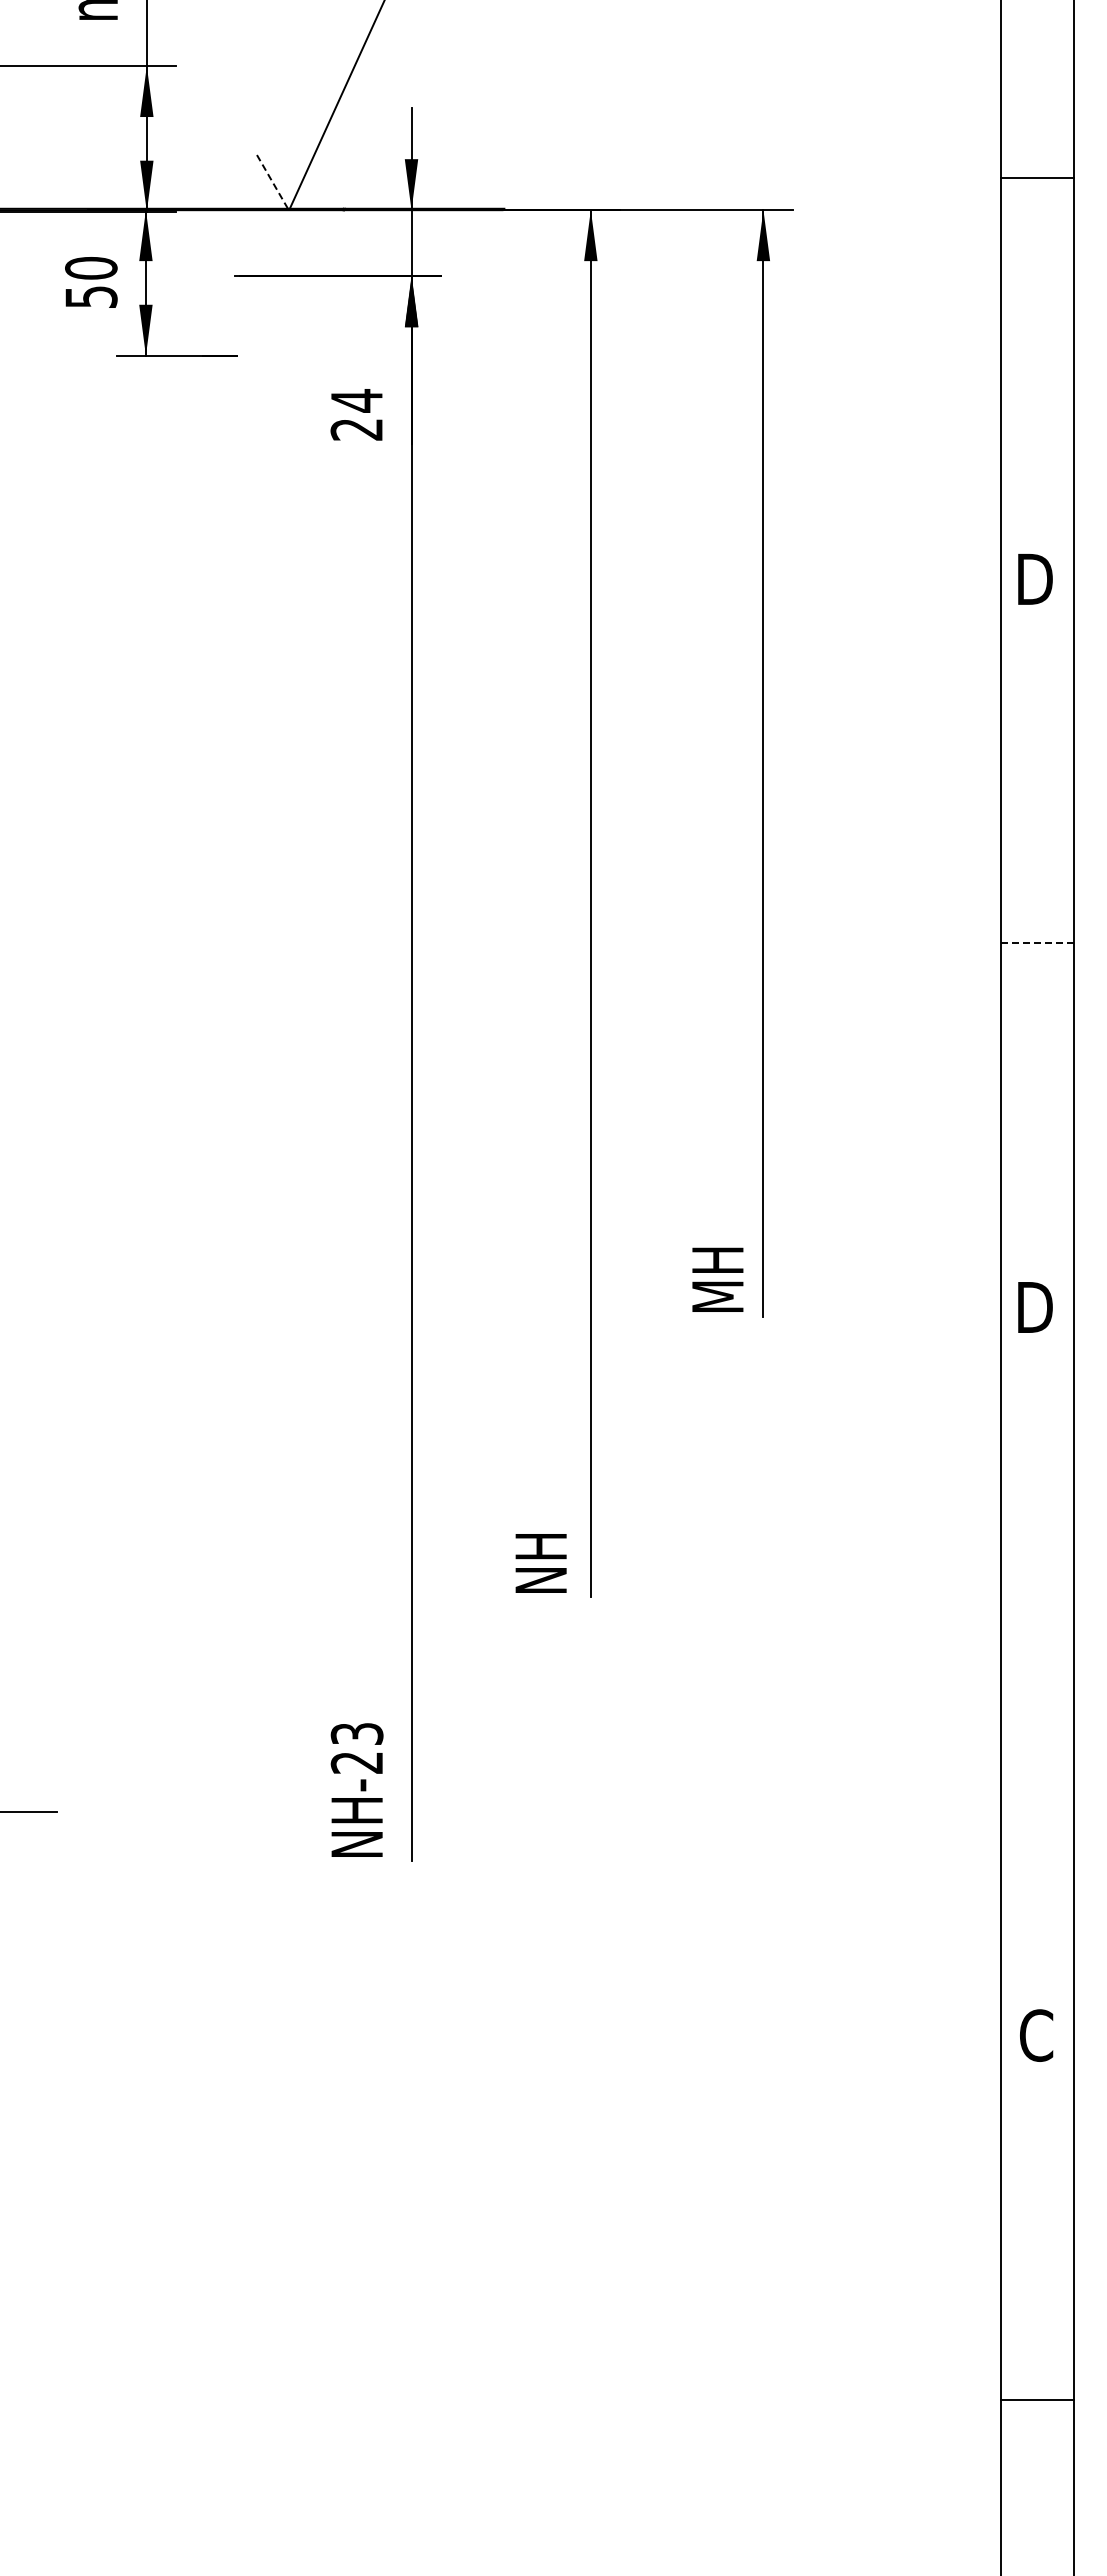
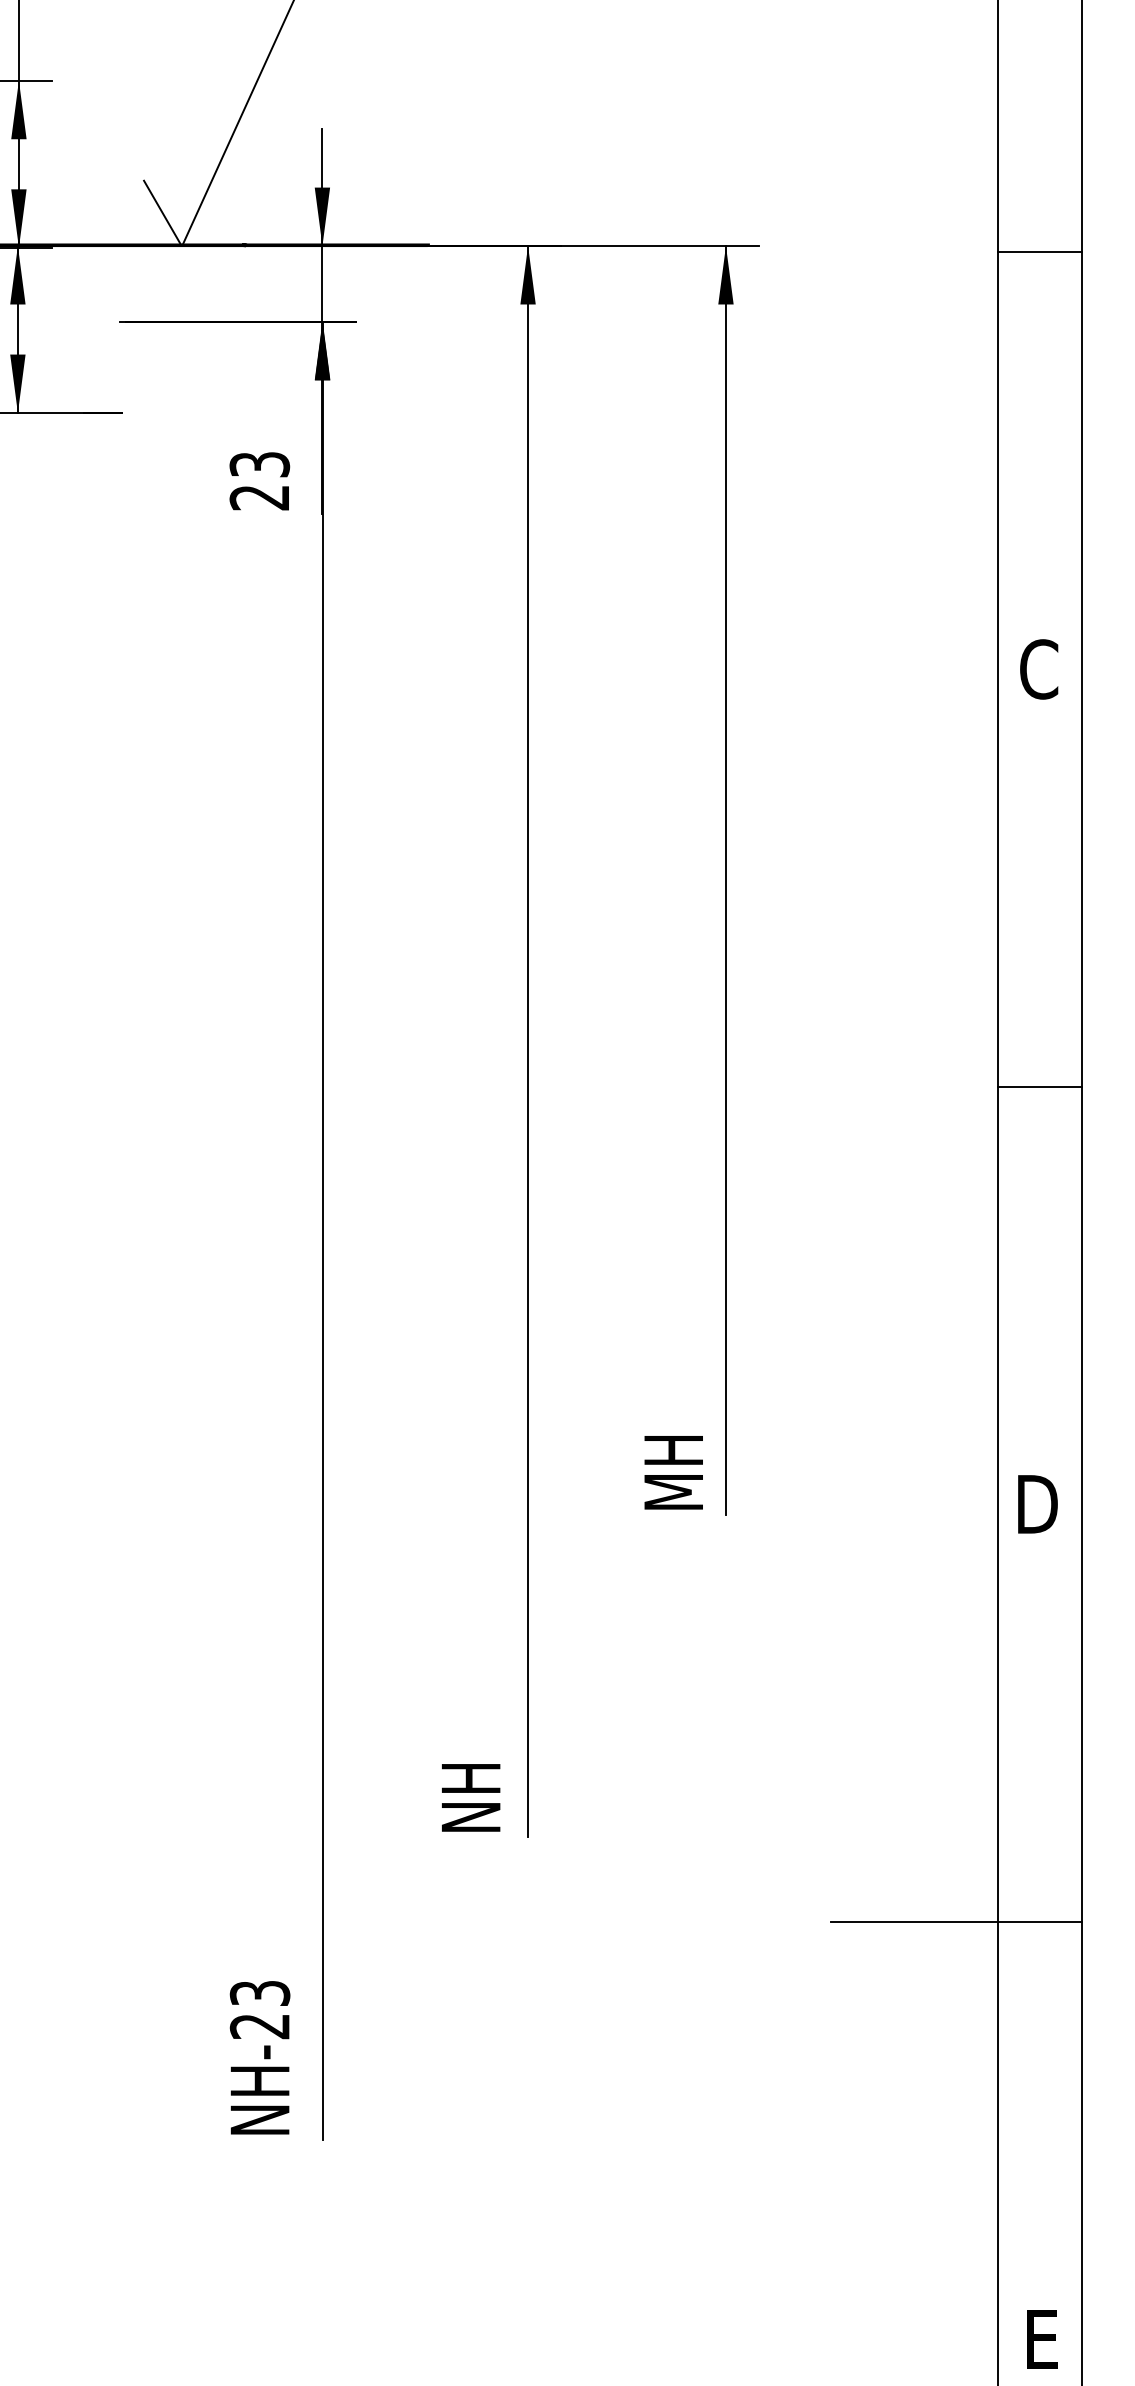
line: (1036, 178) -> (1039, 252), moved
line: (271, 180) -> (161, 212), dashed -> solid
text: (356, 400) -> (259, 464), 24 -> 23
text: (1035, 579) -> (1037, 669), D -> C
line: (1037, 943) -> (1040, 1086), dashed -> solid
line: (964, 1671) -> (956, 1921), added
text: (1036, 2035) -> (1039, 2339), C -> E

